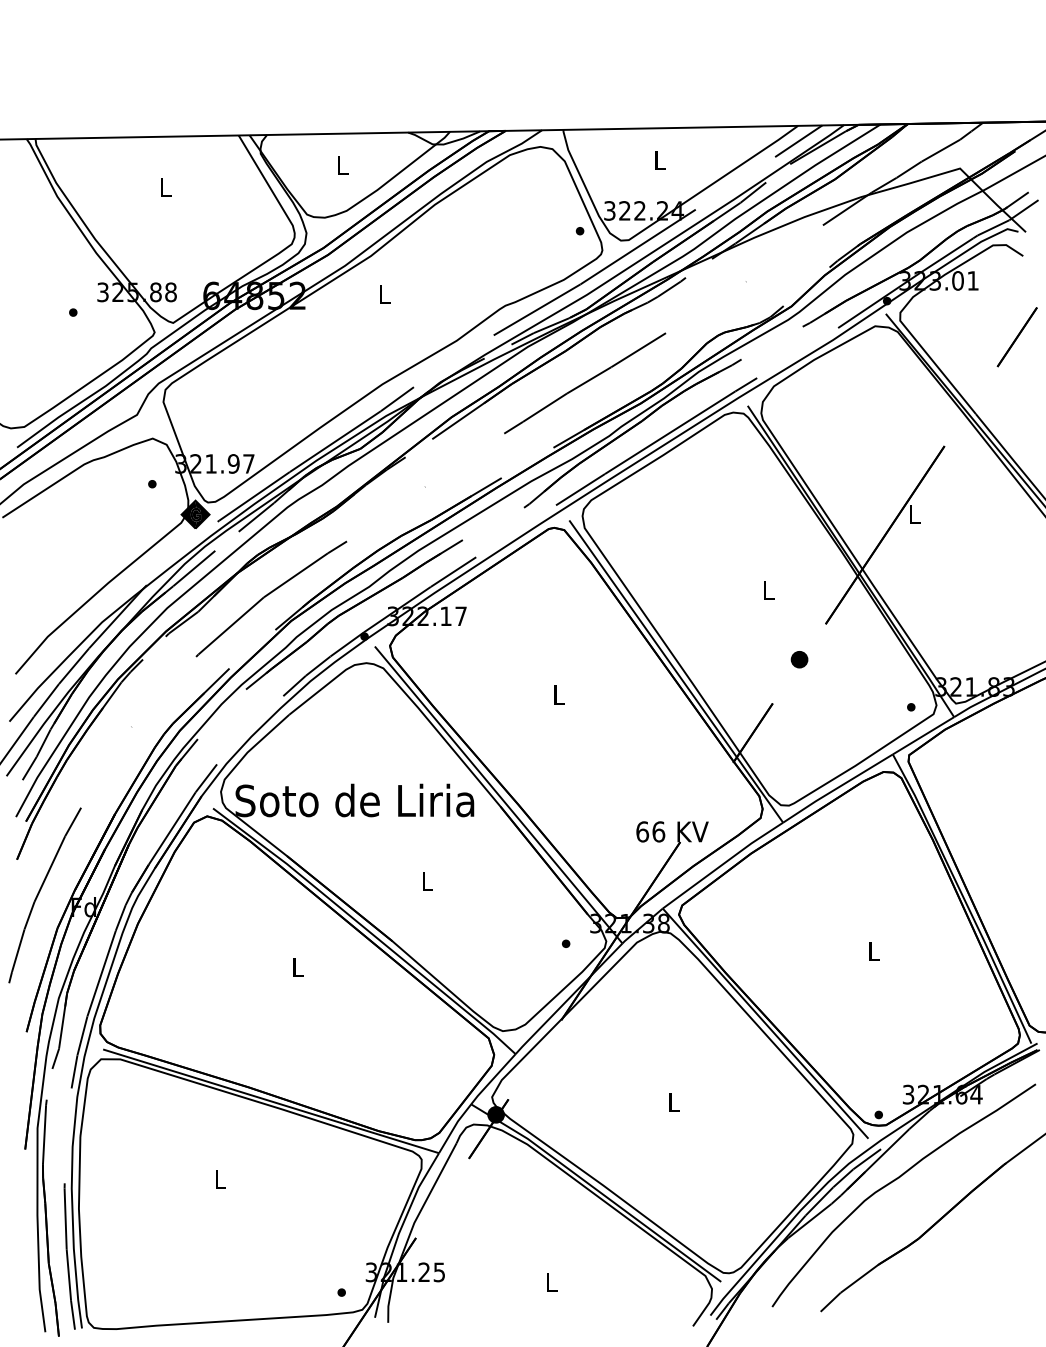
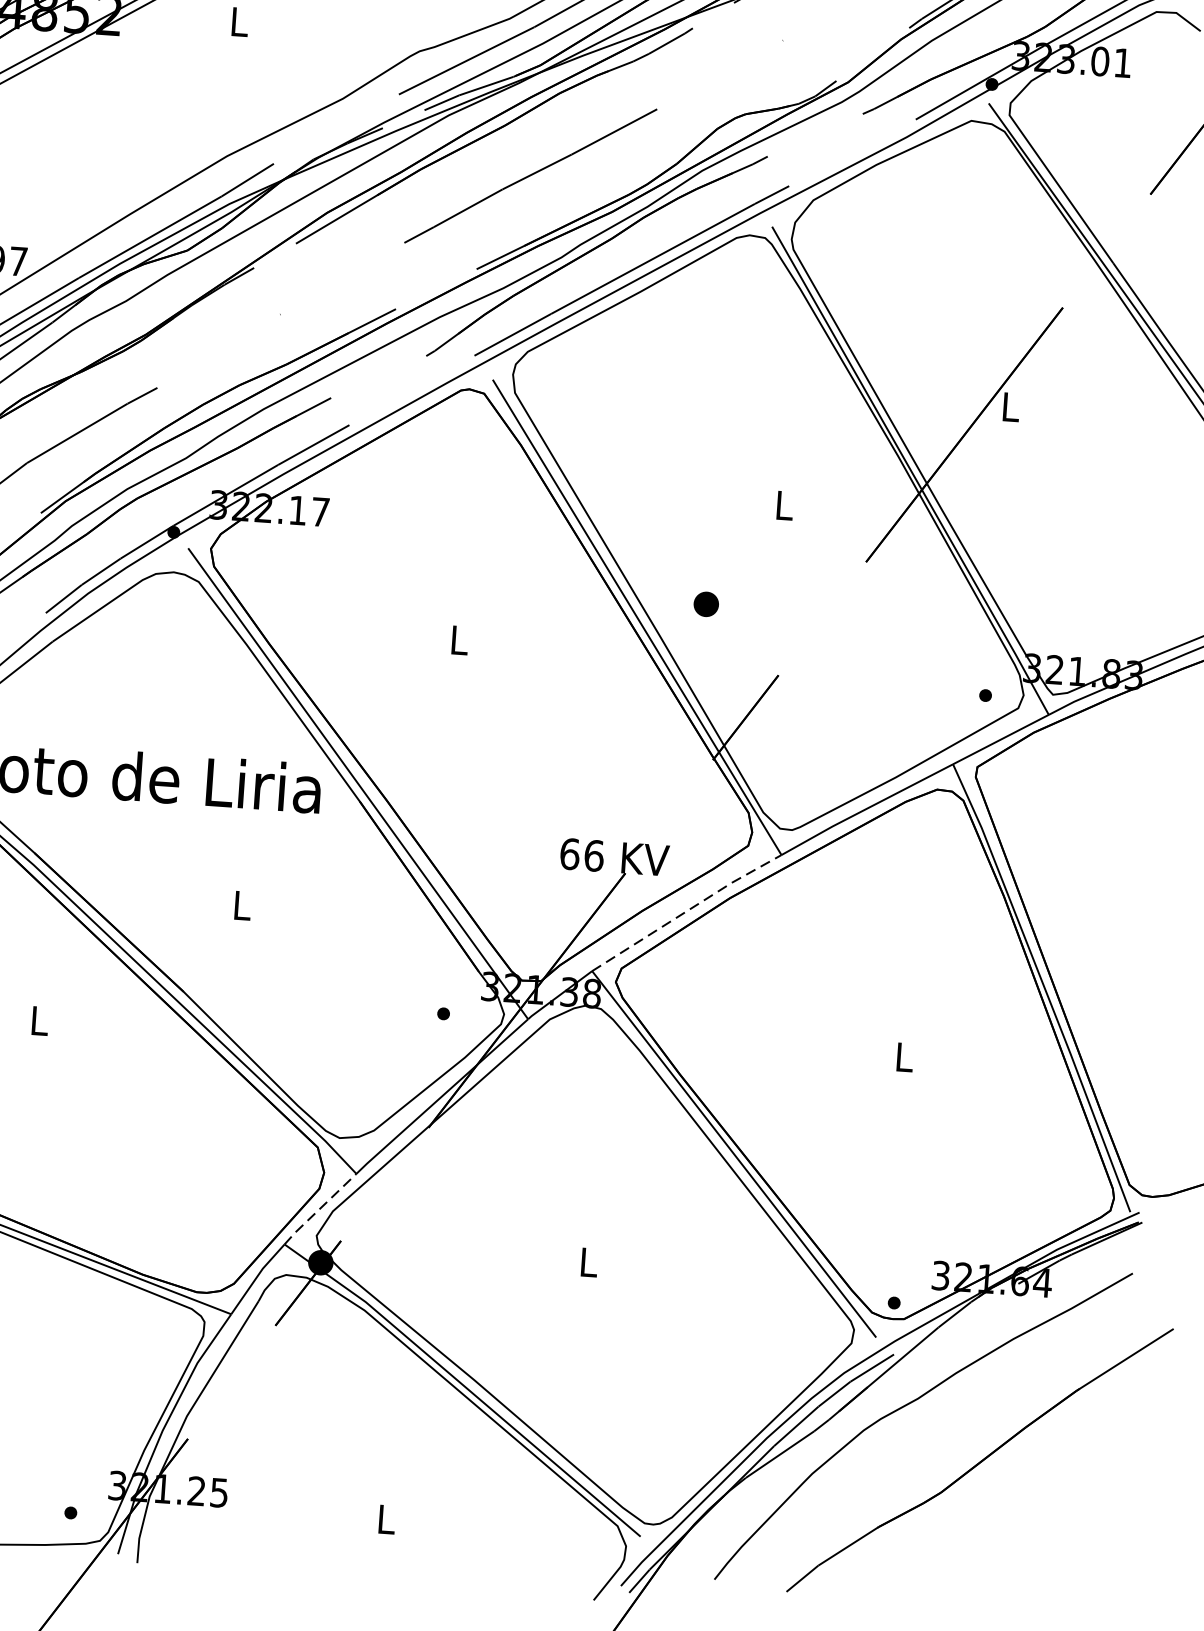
part: (799, 659) -> (706, 604), moved
line: (722, 864) -> (686, 911), solid -> dashed
line: (493, 1079) -> (320, 1209), solid -> dashed

